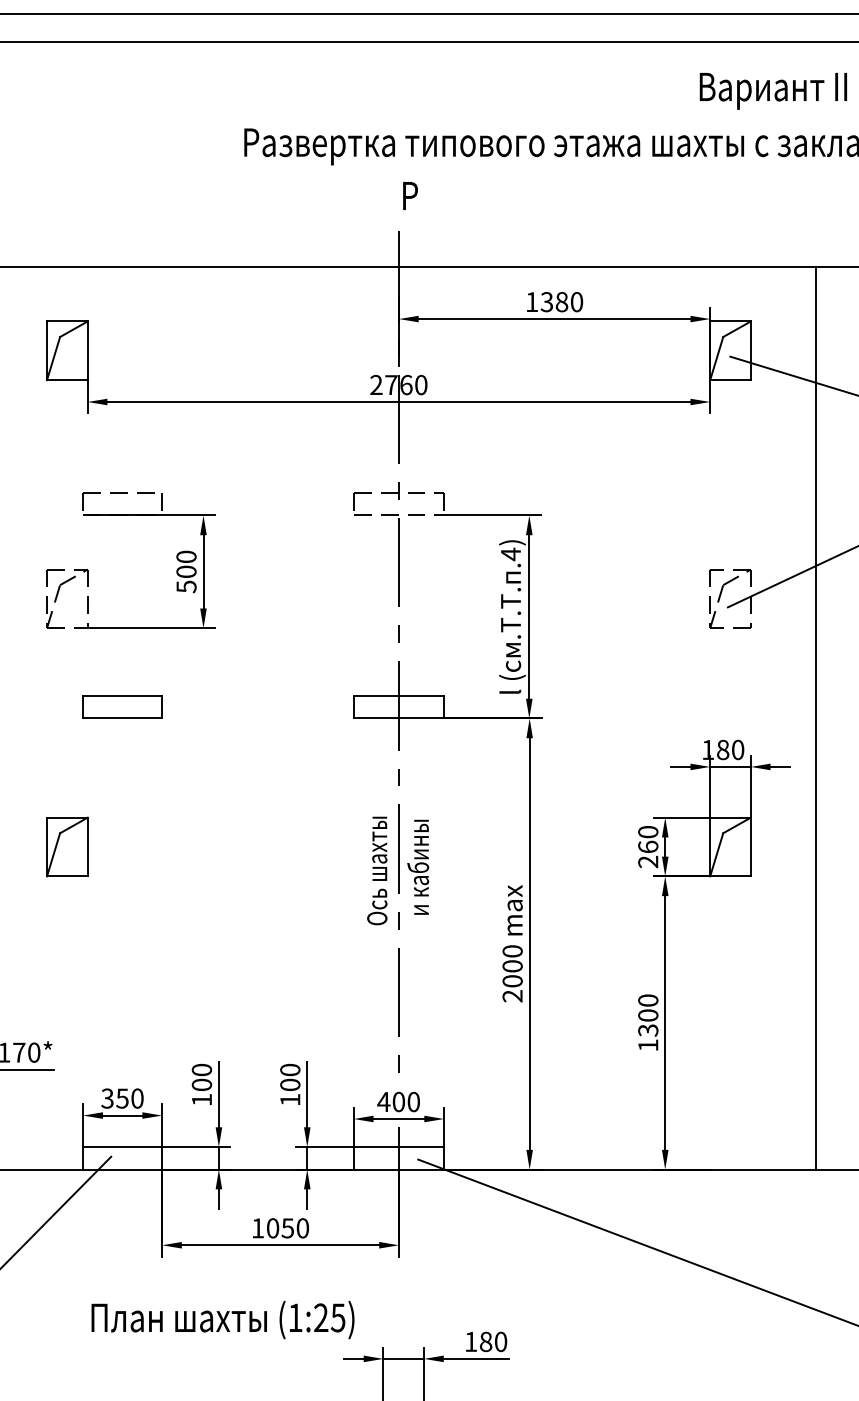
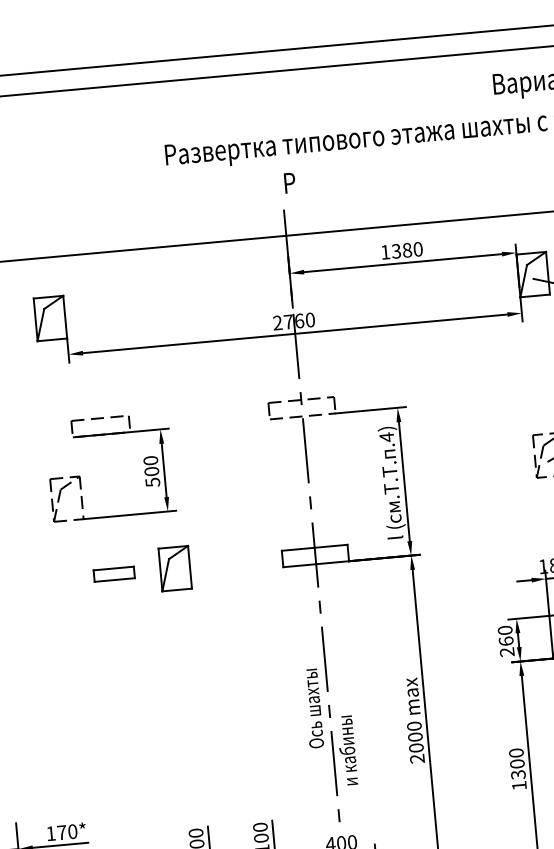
part: (122, 706) -> (114, 573), size x0.7
part: (67, 846) -> (175, 568), moved
text: (418, 866) -> (347, 750), moved
text: (377, 870) -> (313, 708), moved

